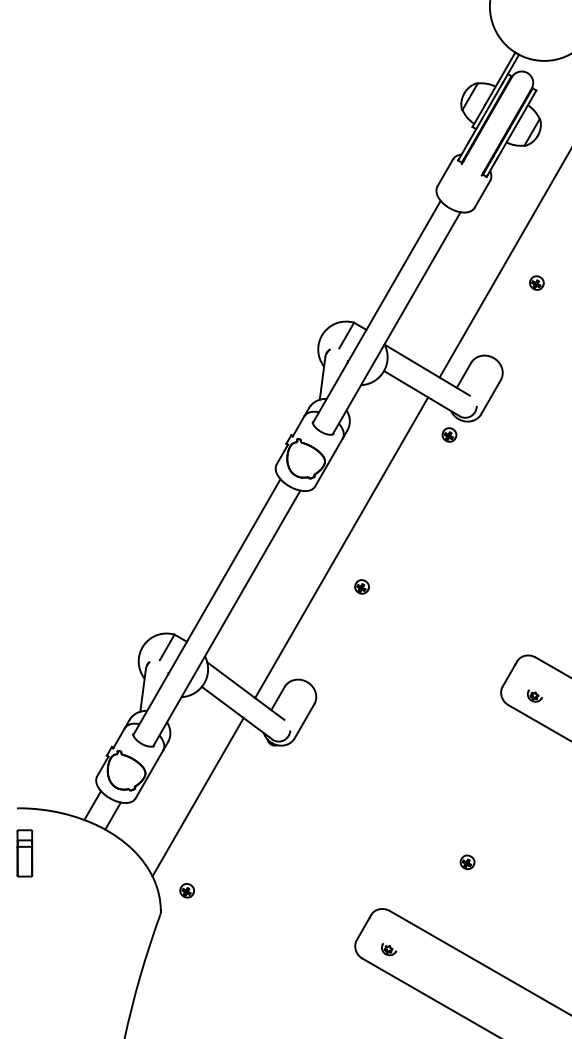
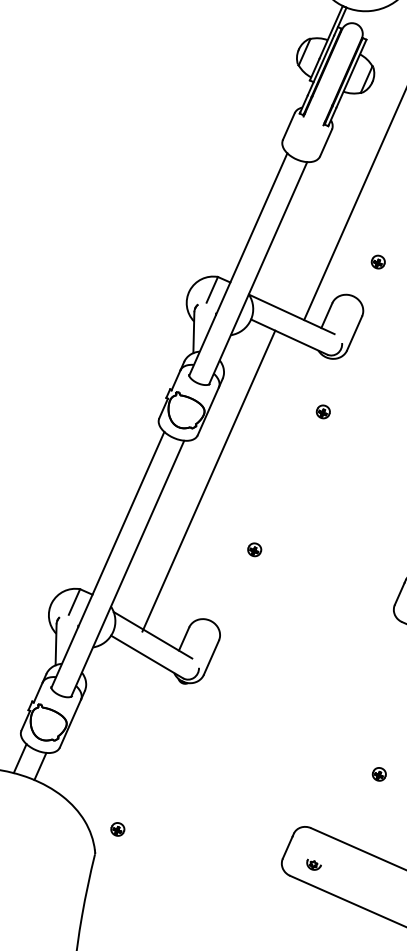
part: (536, 282) -> (377, 261), moved
part: (449, 434) -> (323, 411), moved
line: (341, 547) -> (208, 480), moved
part: (361, 586) -> (254, 549), moved
line: (197, 797) -> (118, 740), removed

